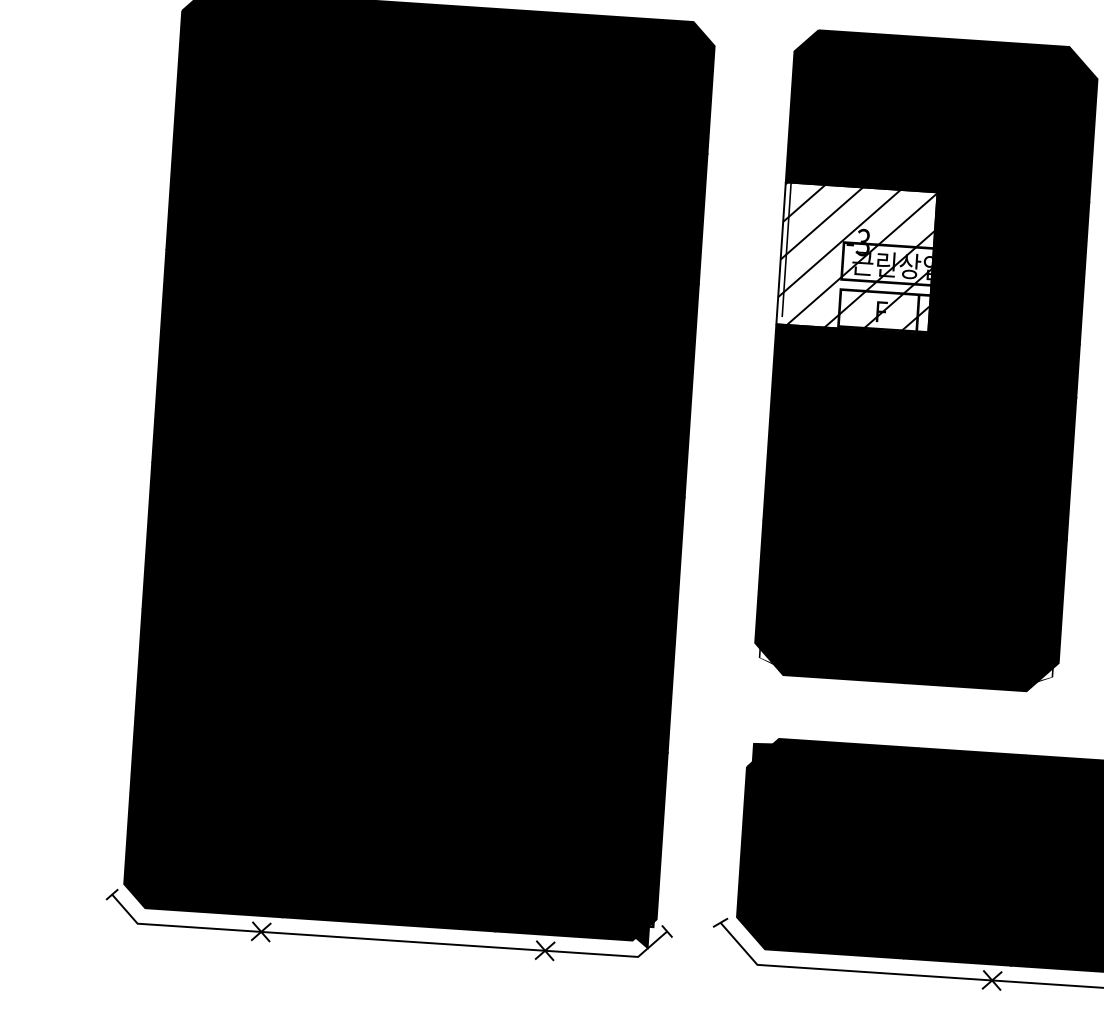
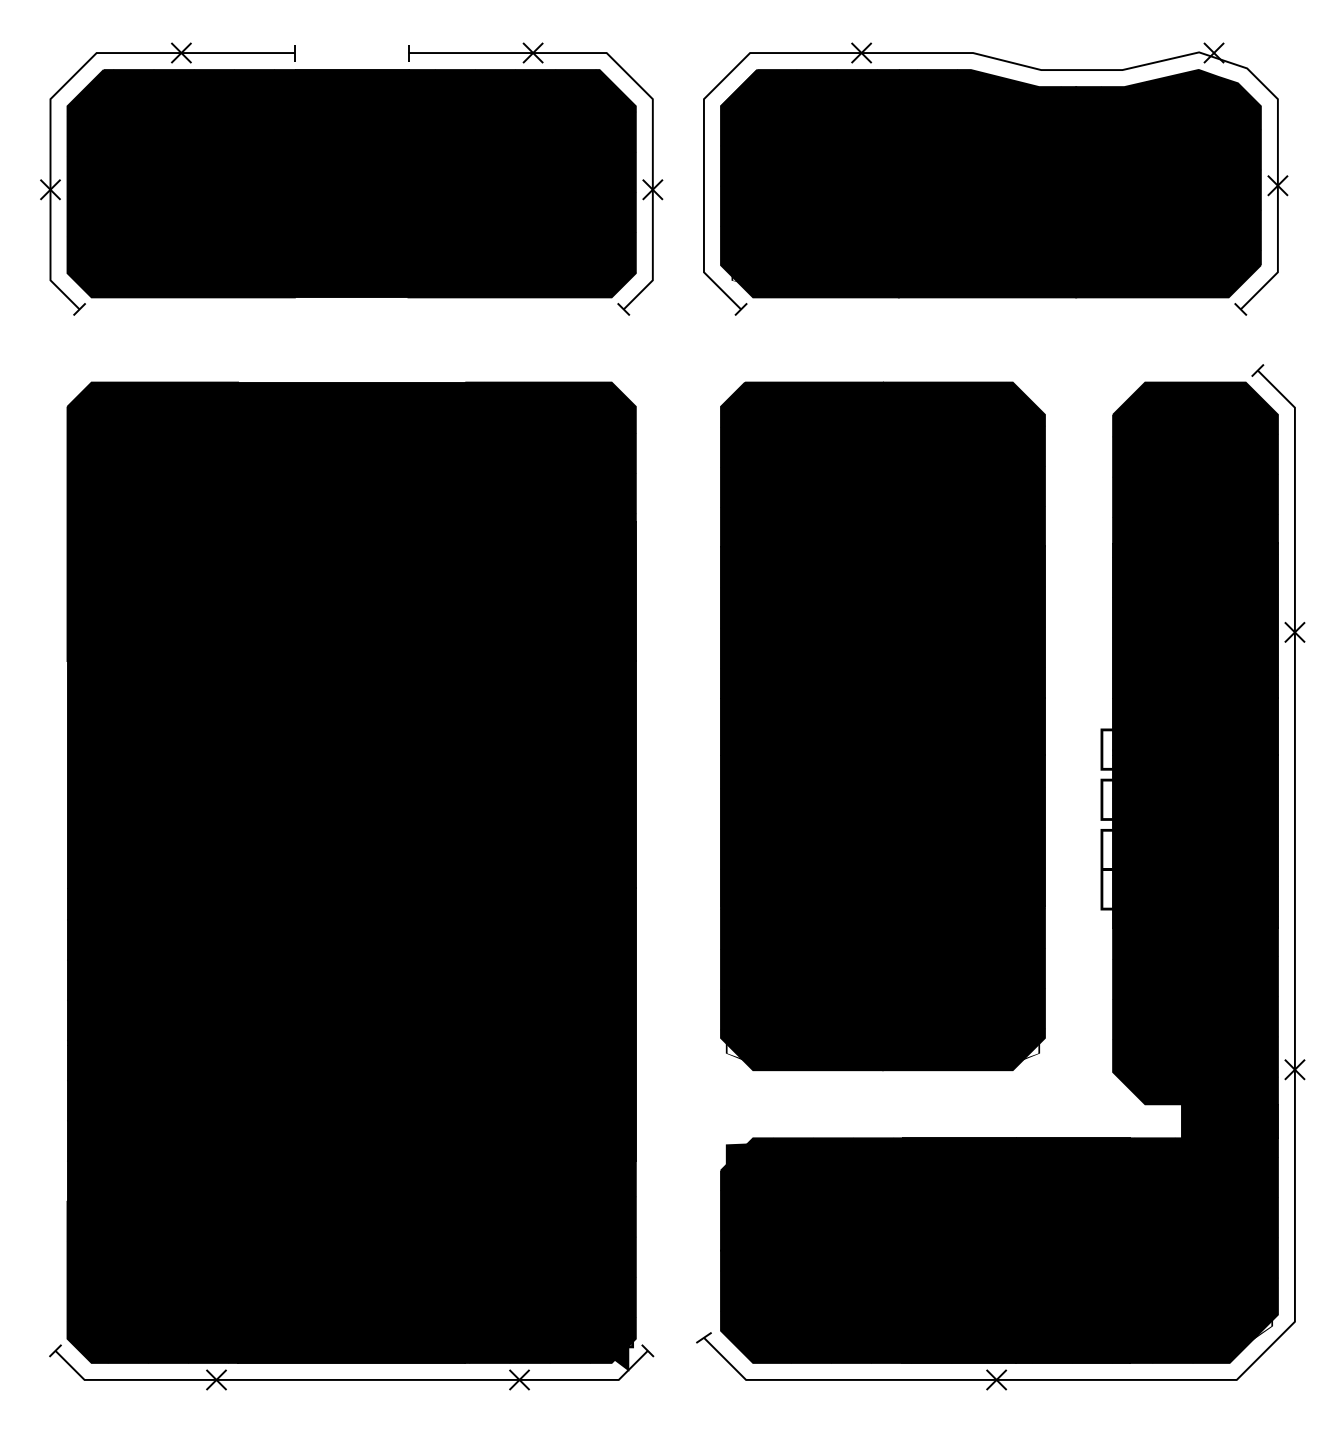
fill: (856, 257) -> (801, 621), added

